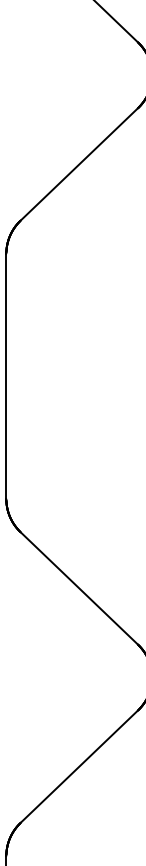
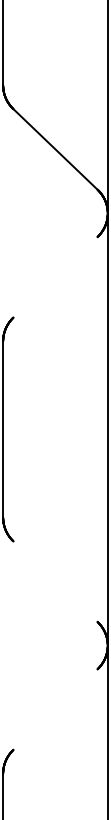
line: (79, 164) -> (55, 277), removed
line: (79, 588) -> (55, 581), removed
line: (79, 766) -> (55, 709), removed

